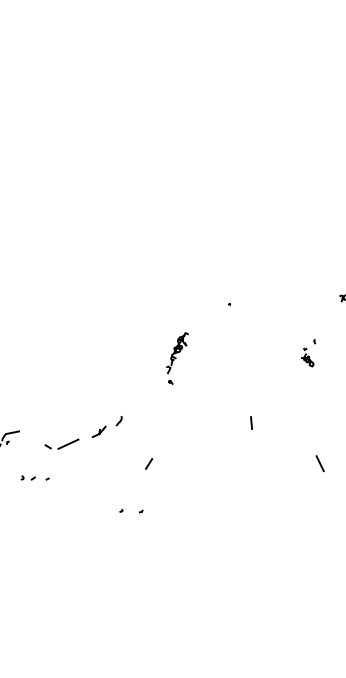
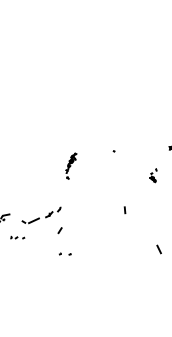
part: (178, 357) -> (71, 165), moved
line: (147, 463) -> (59, 230), moved
line: (318, 463) -> (158, 249), moved

